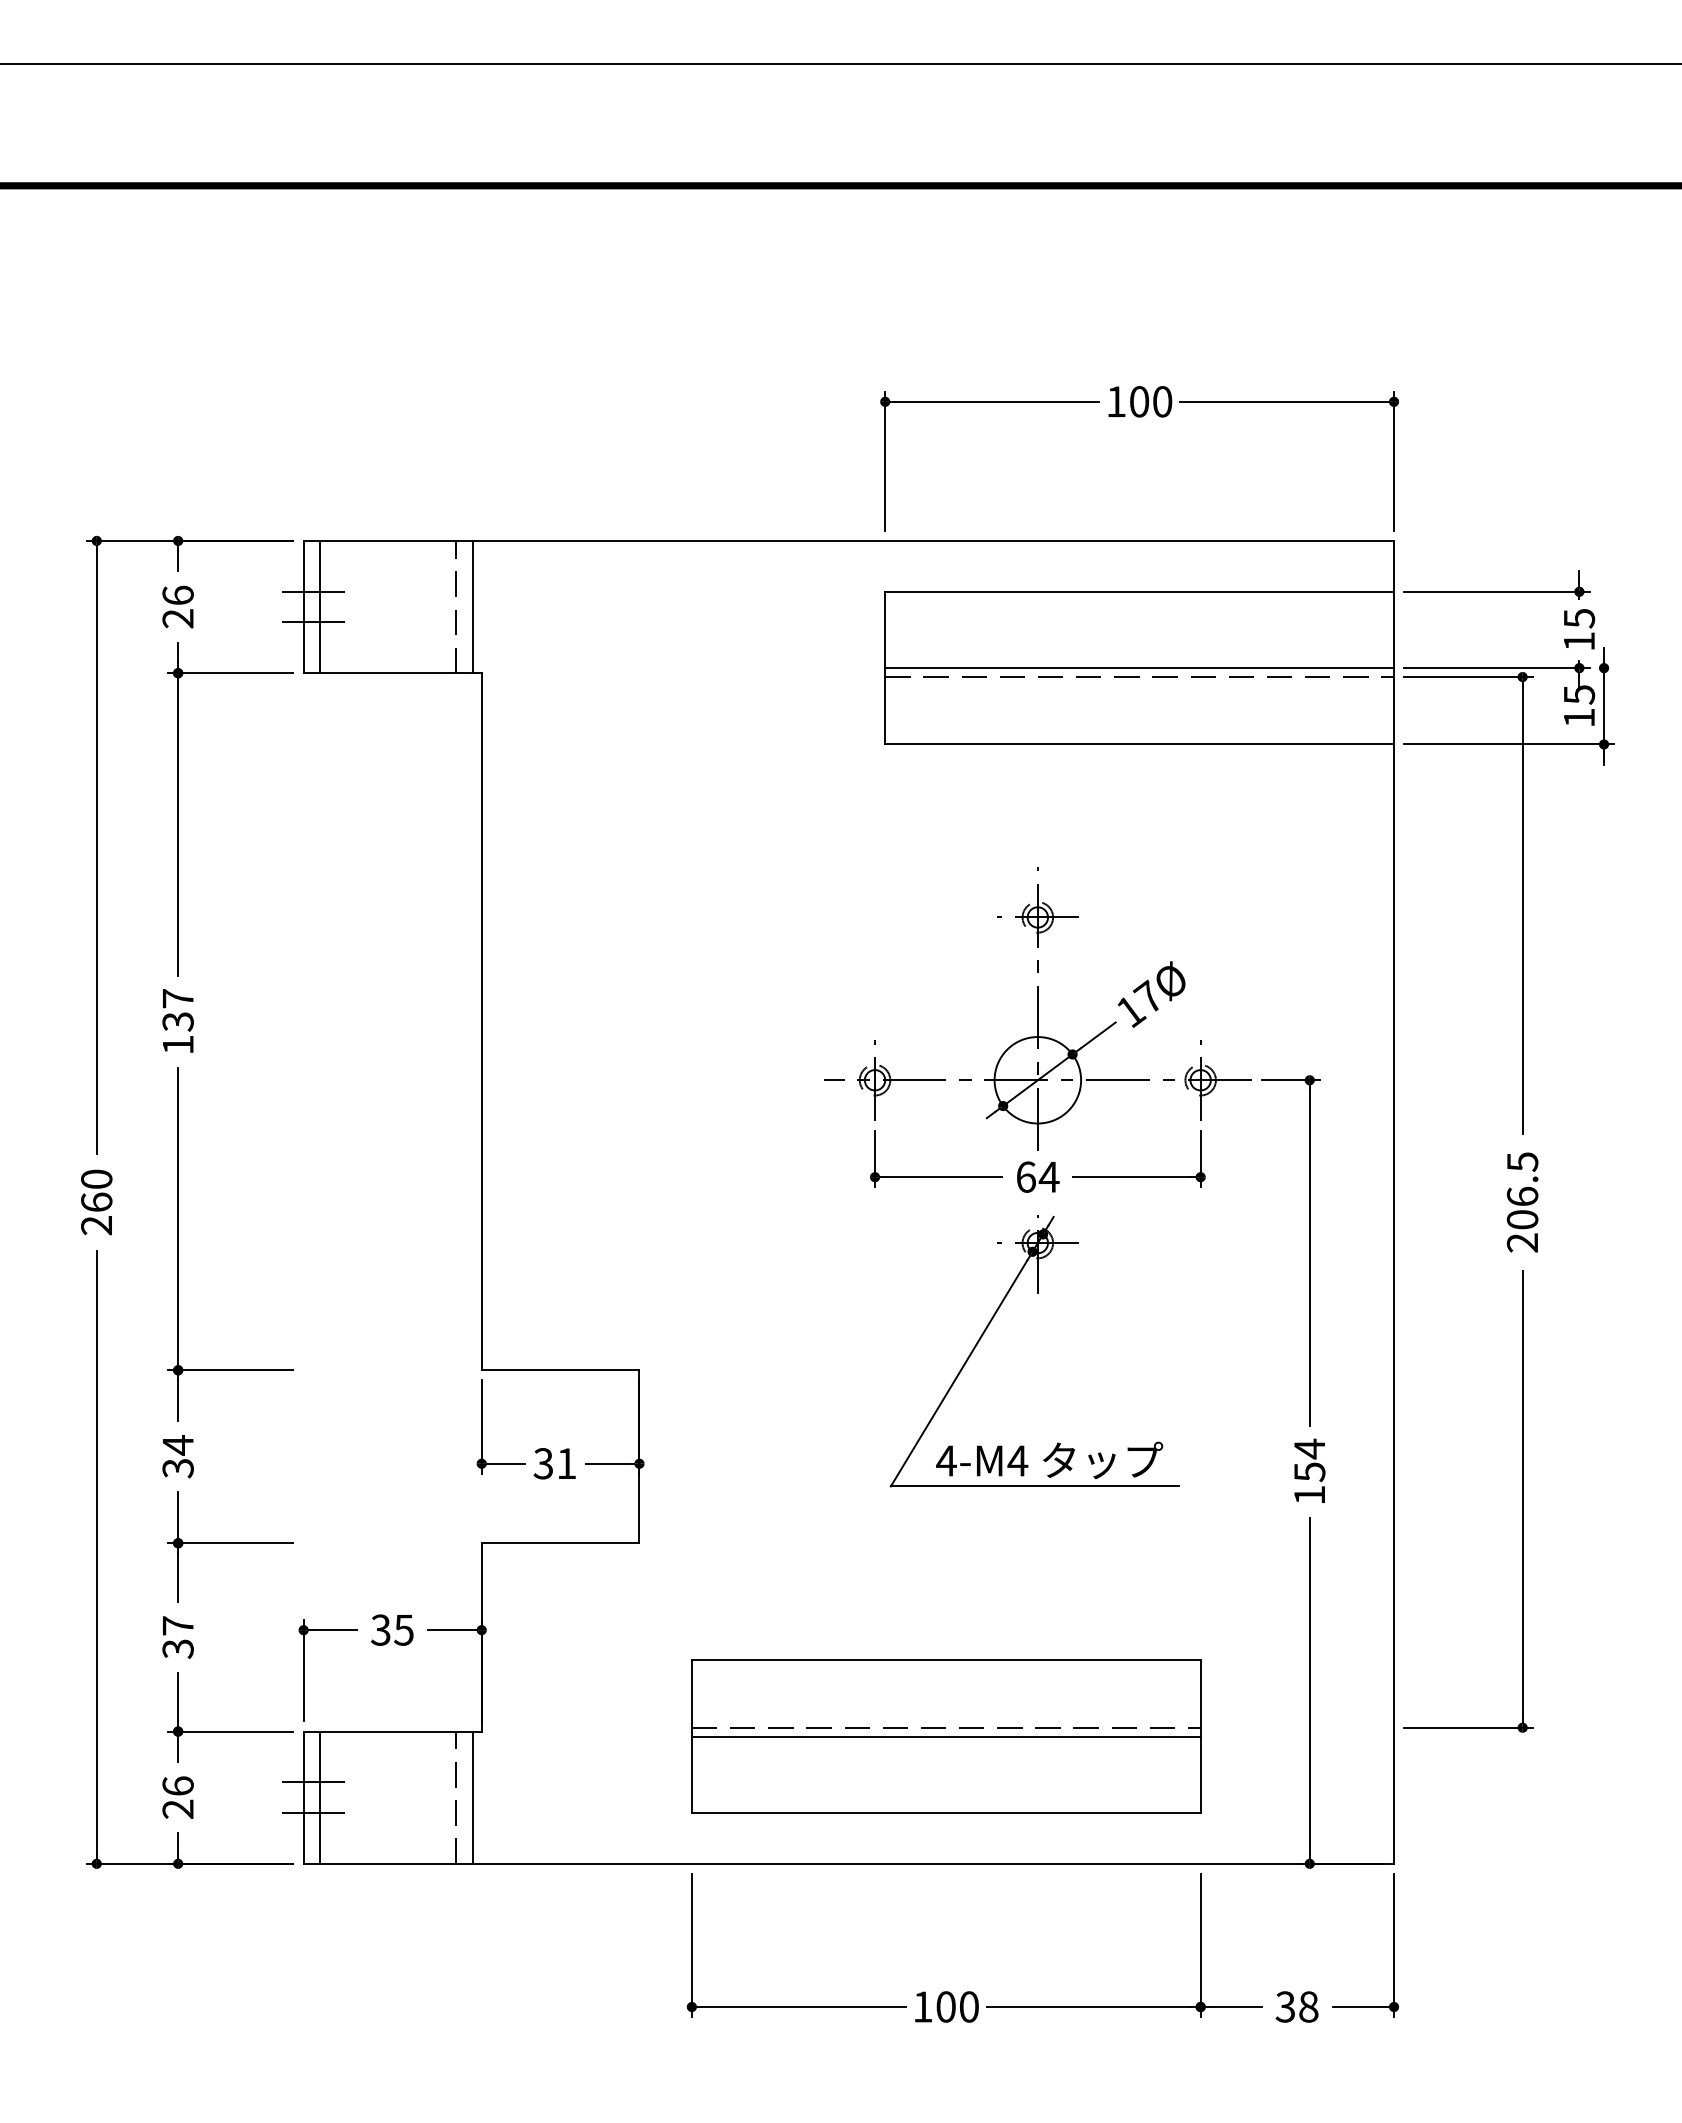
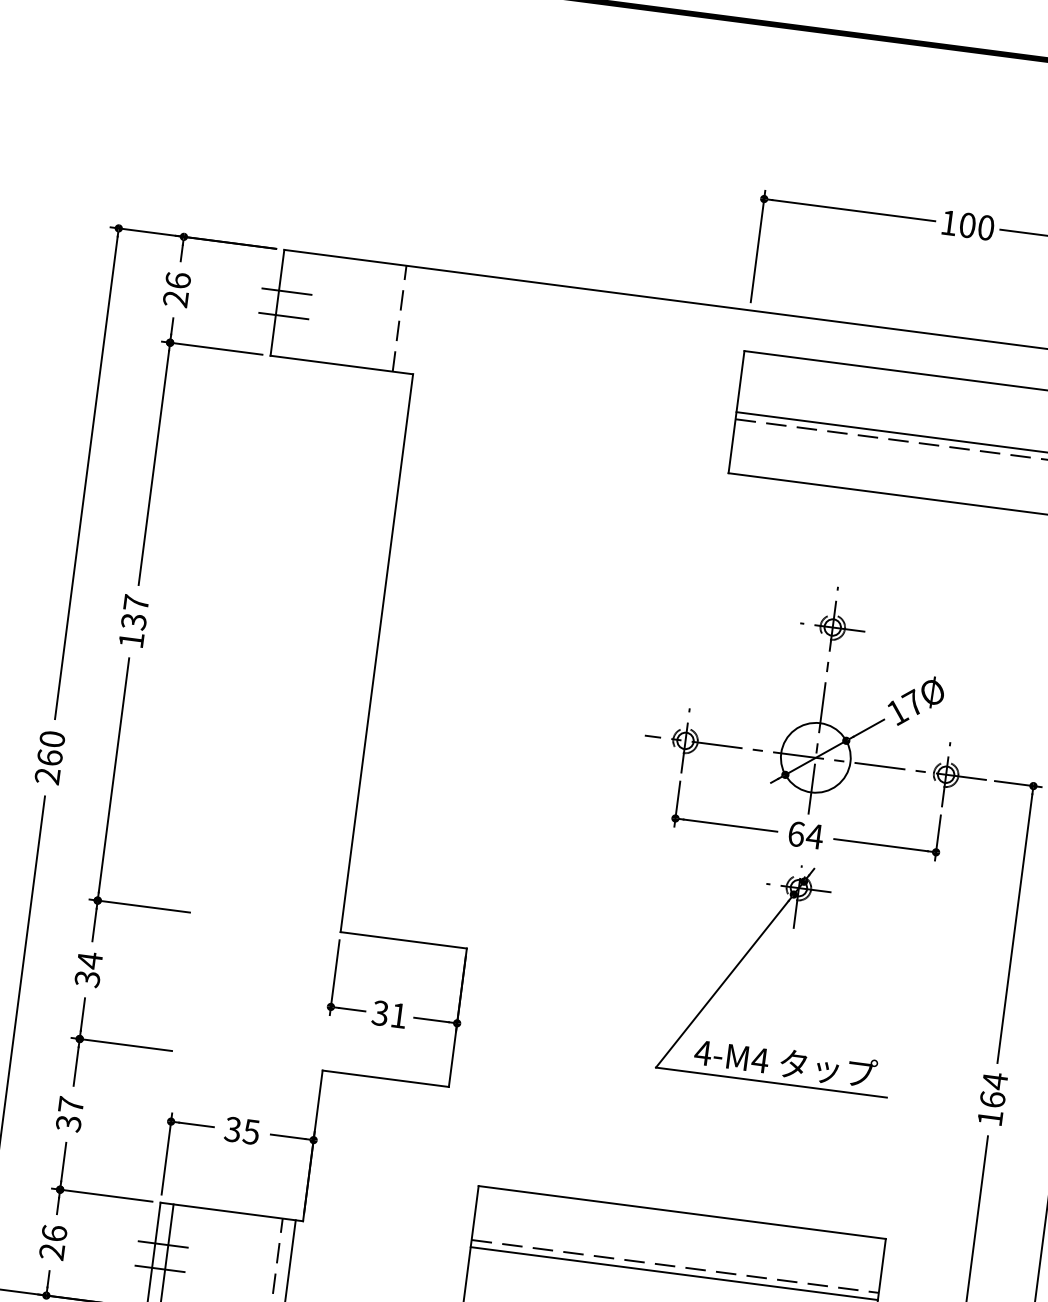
line: (319, 606) -> (290, 304), removed
line: (472, 606) -> (412, 319), removed
text: (1309, 1472) -> (992, 1099), 154 -> 164

